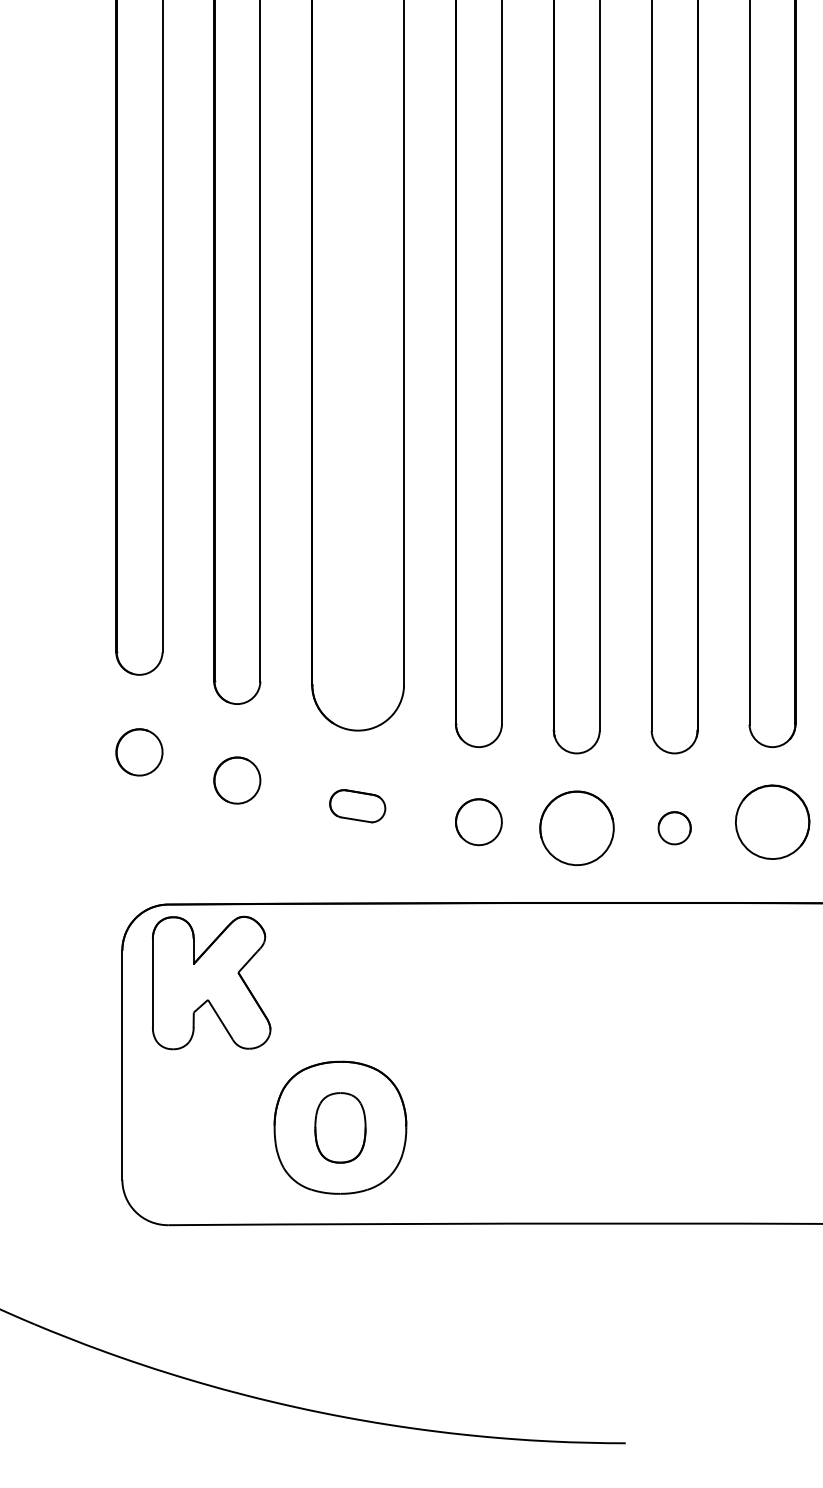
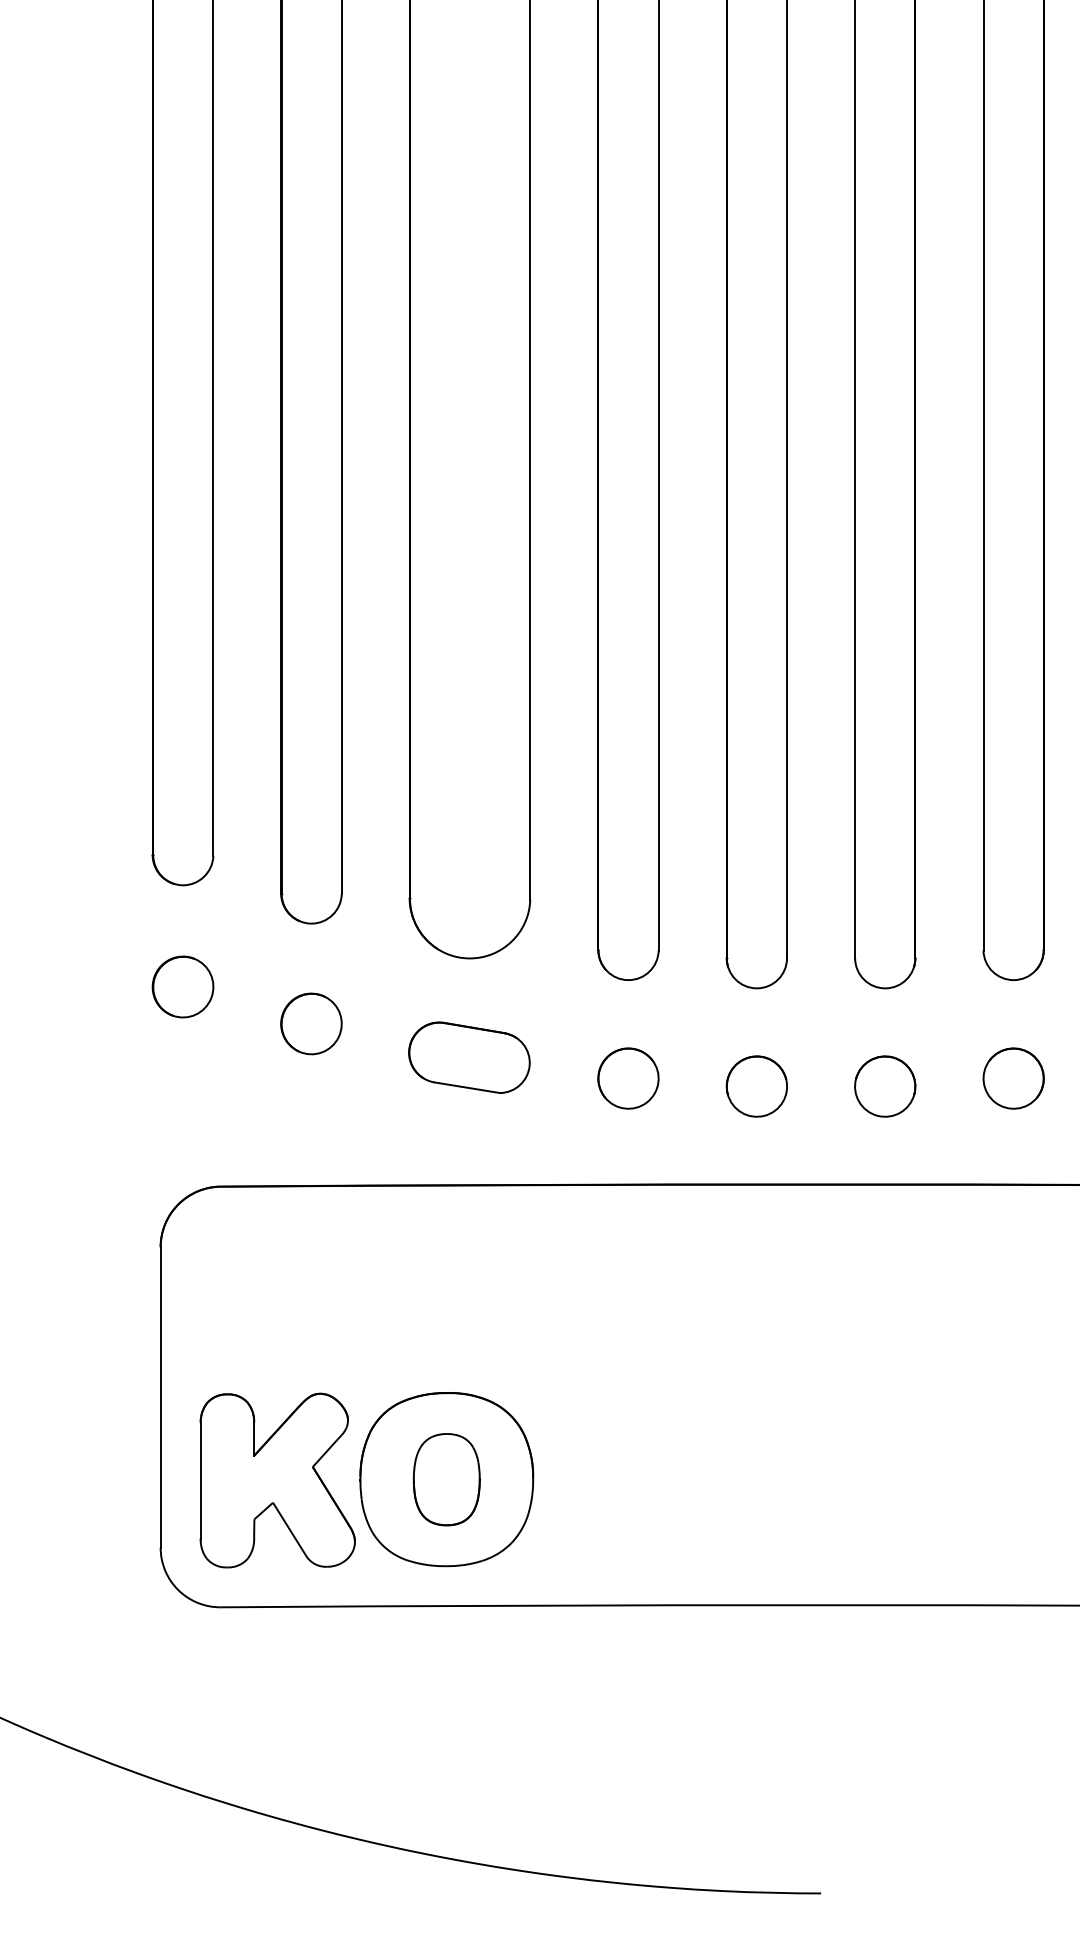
part: (357, 806) -> (469, 1057), size x1.67
part: (772, 822) -> (1013, 1078), size x0.62
part: (576, 828) -> (756, 1086), size x0.62
part: (674, 828) -> (885, 1086), size x1.43
part: (211, 982) -> (277, 1480), moved

